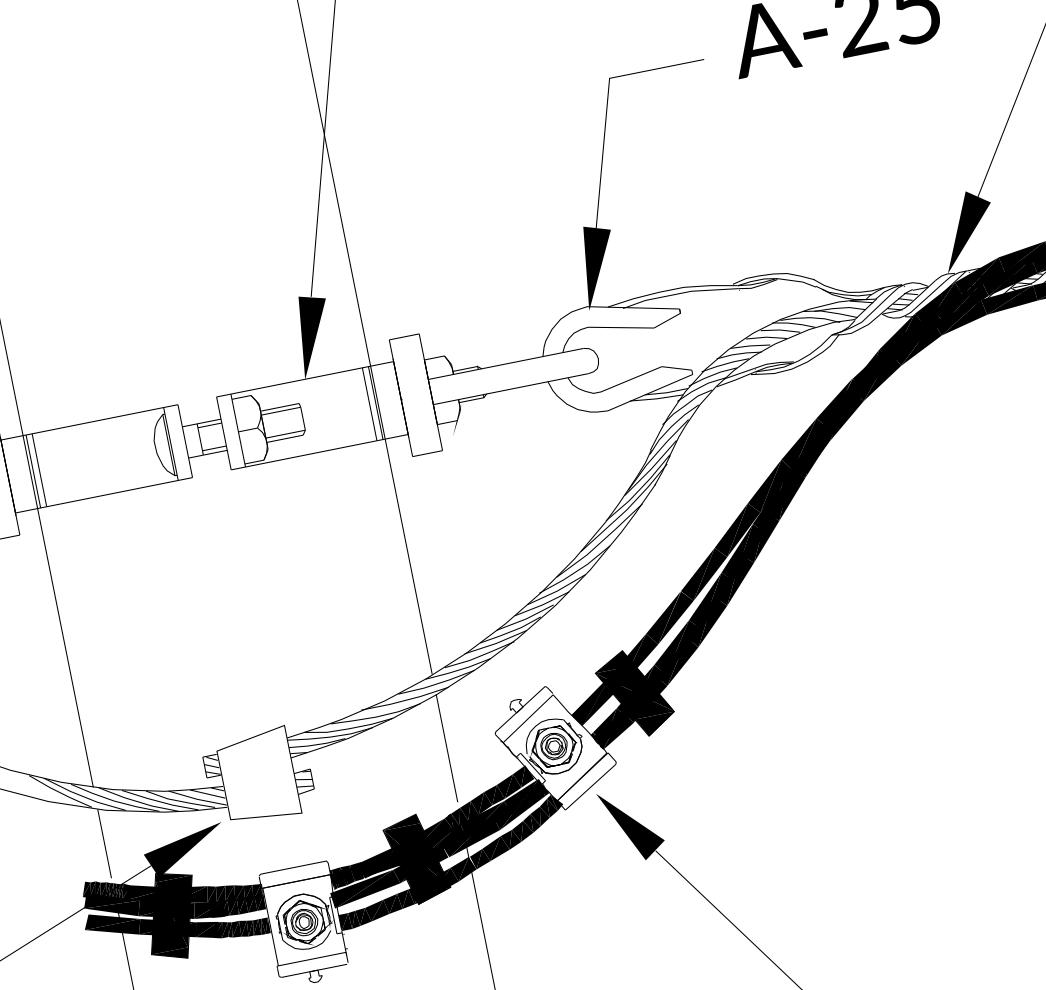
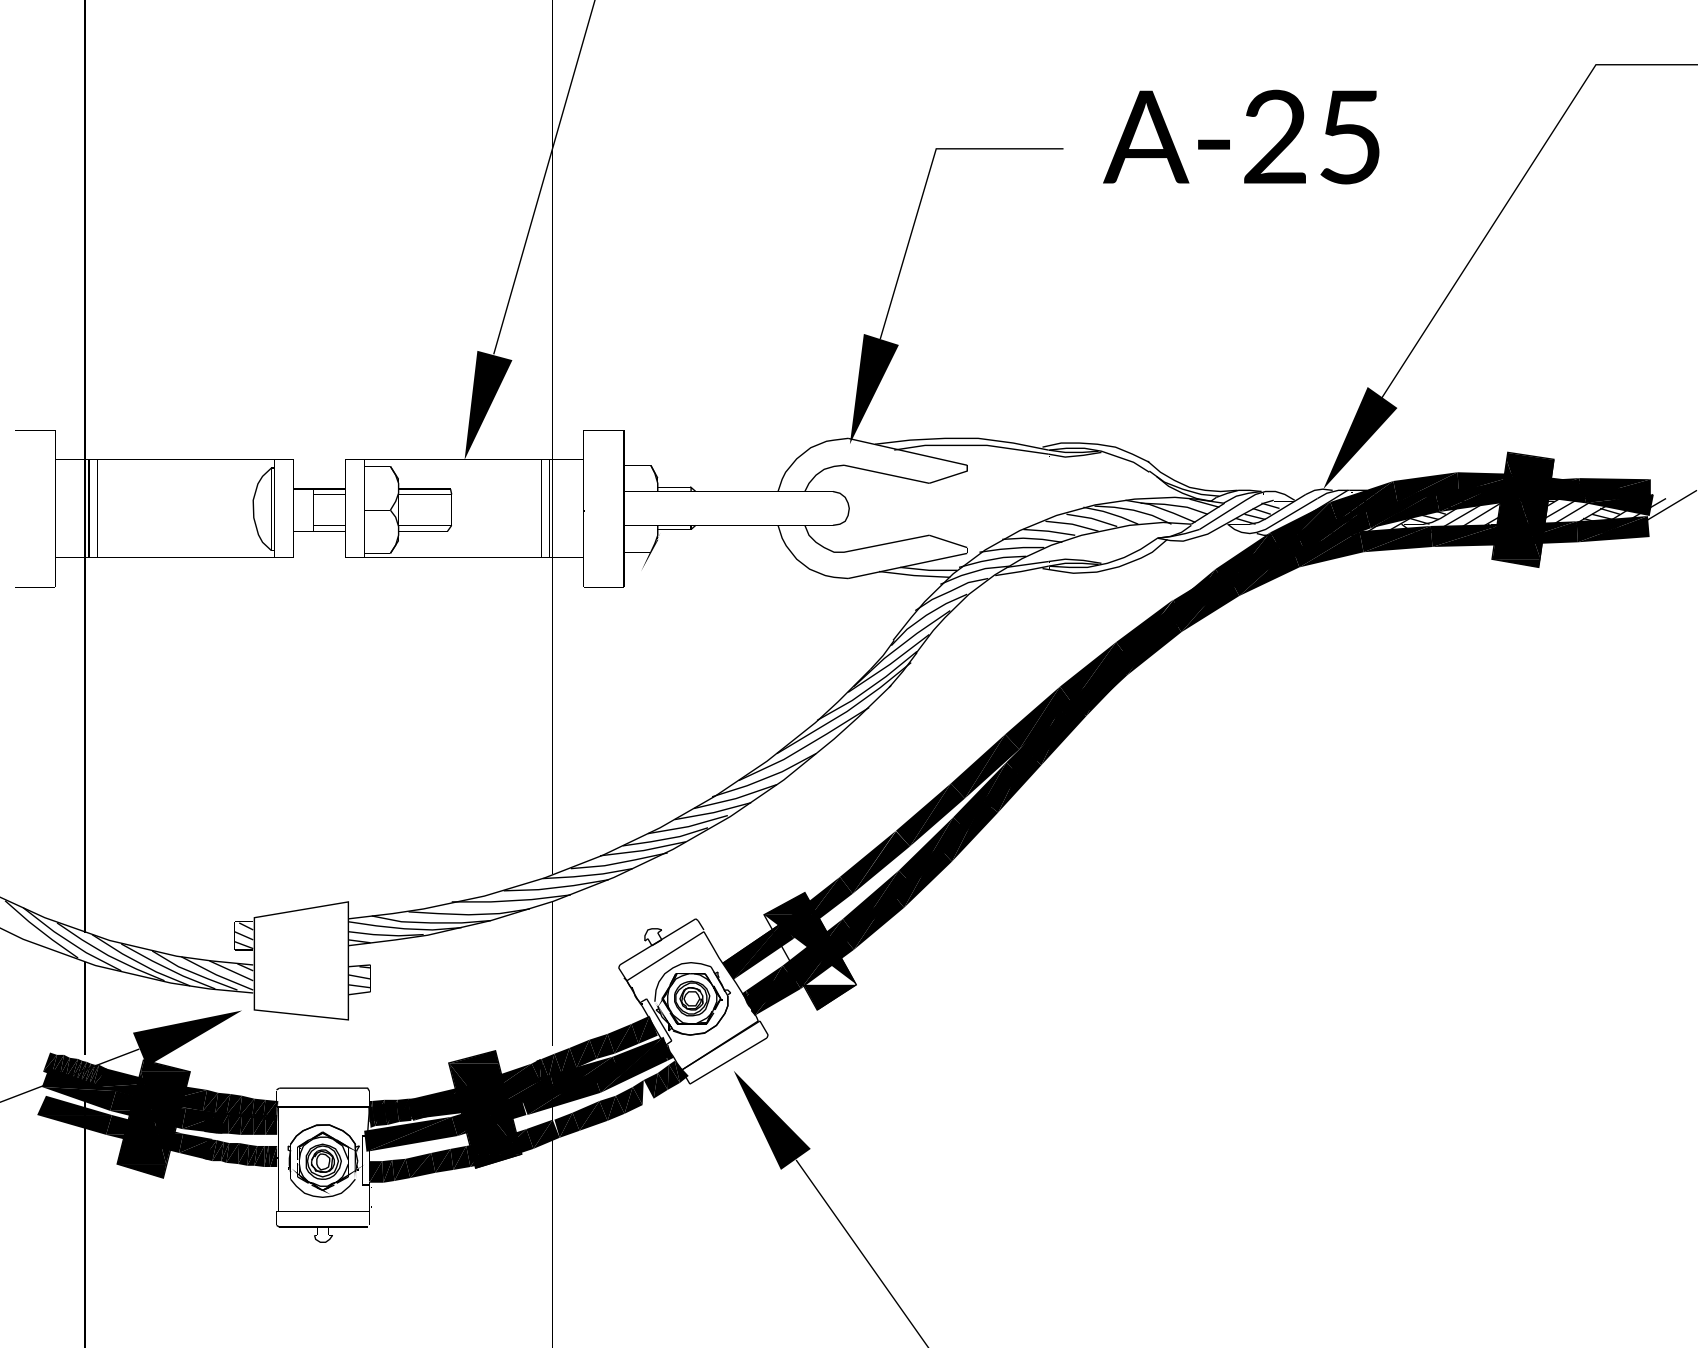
fill: (635, 692) -> (810, 949), removed
fill: (535, 822) -> (647, 1092), removed

